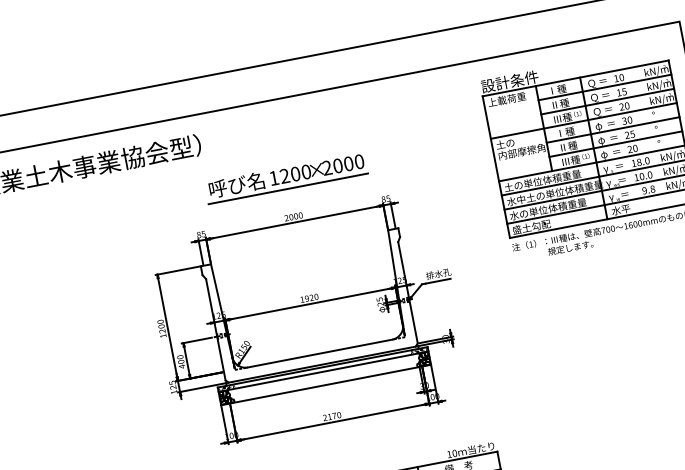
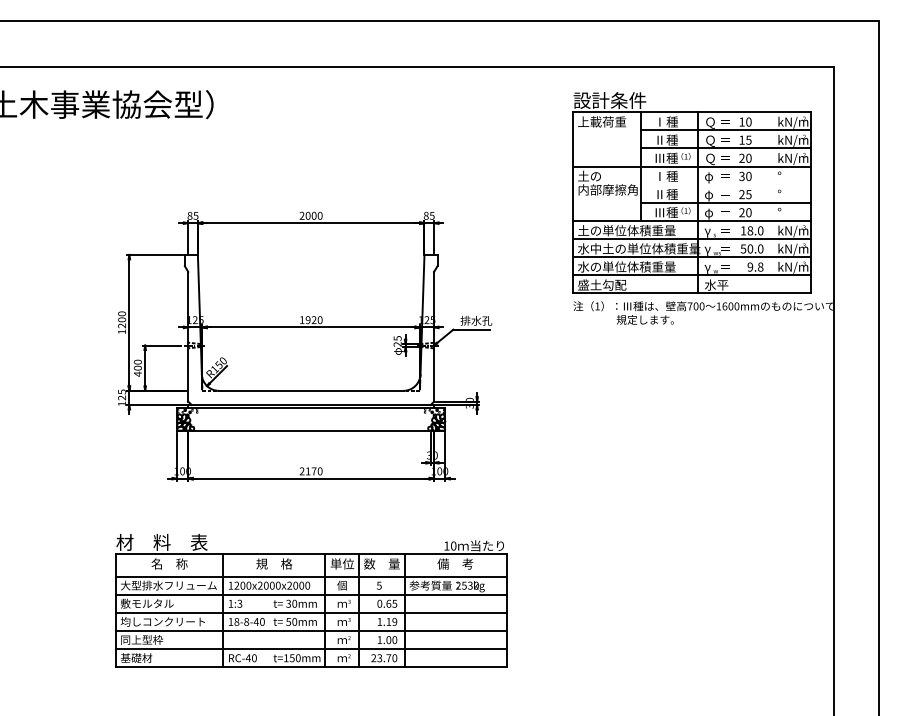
line: (612, 129) -> (725, 184), removed
text: (636, 177) -> (743, 248), 10.0 -> 50.0
part: (285, 178) -> (310, 166), removed
line: (323, 372) -> (310, 414), removed

